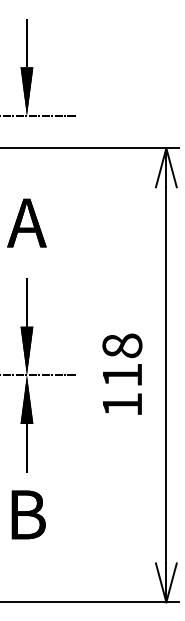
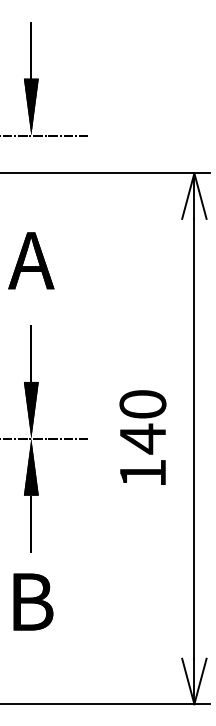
text: (122, 361) -> (142, 422), 118 -> 140

